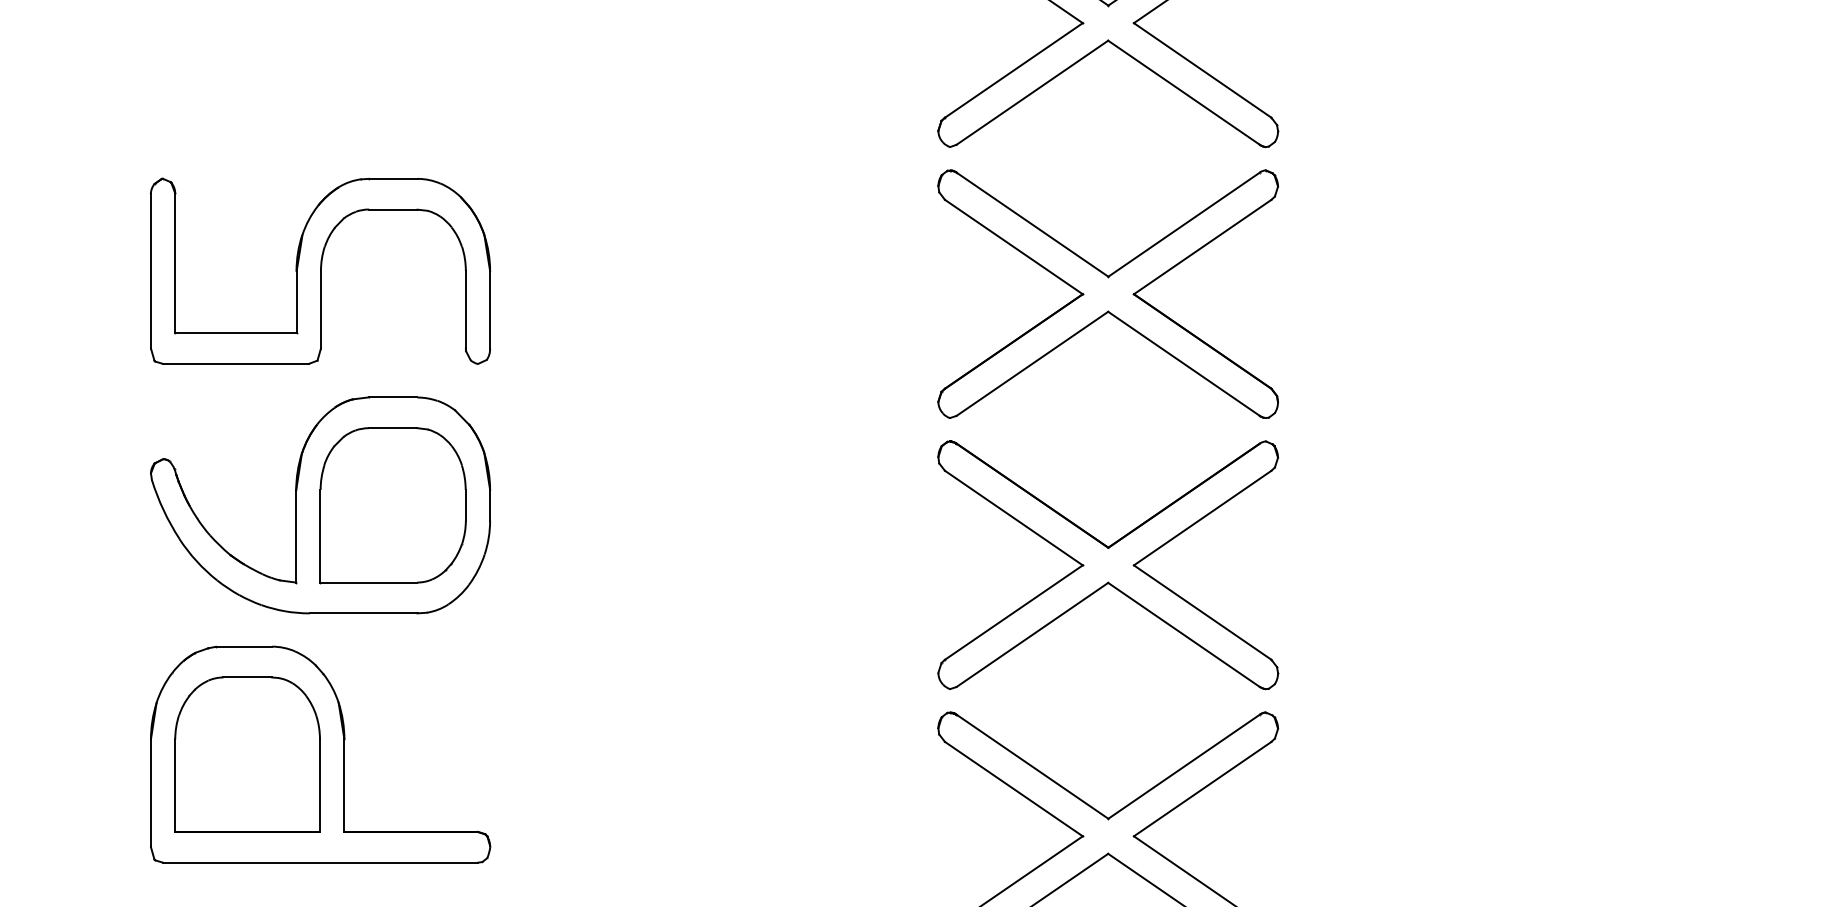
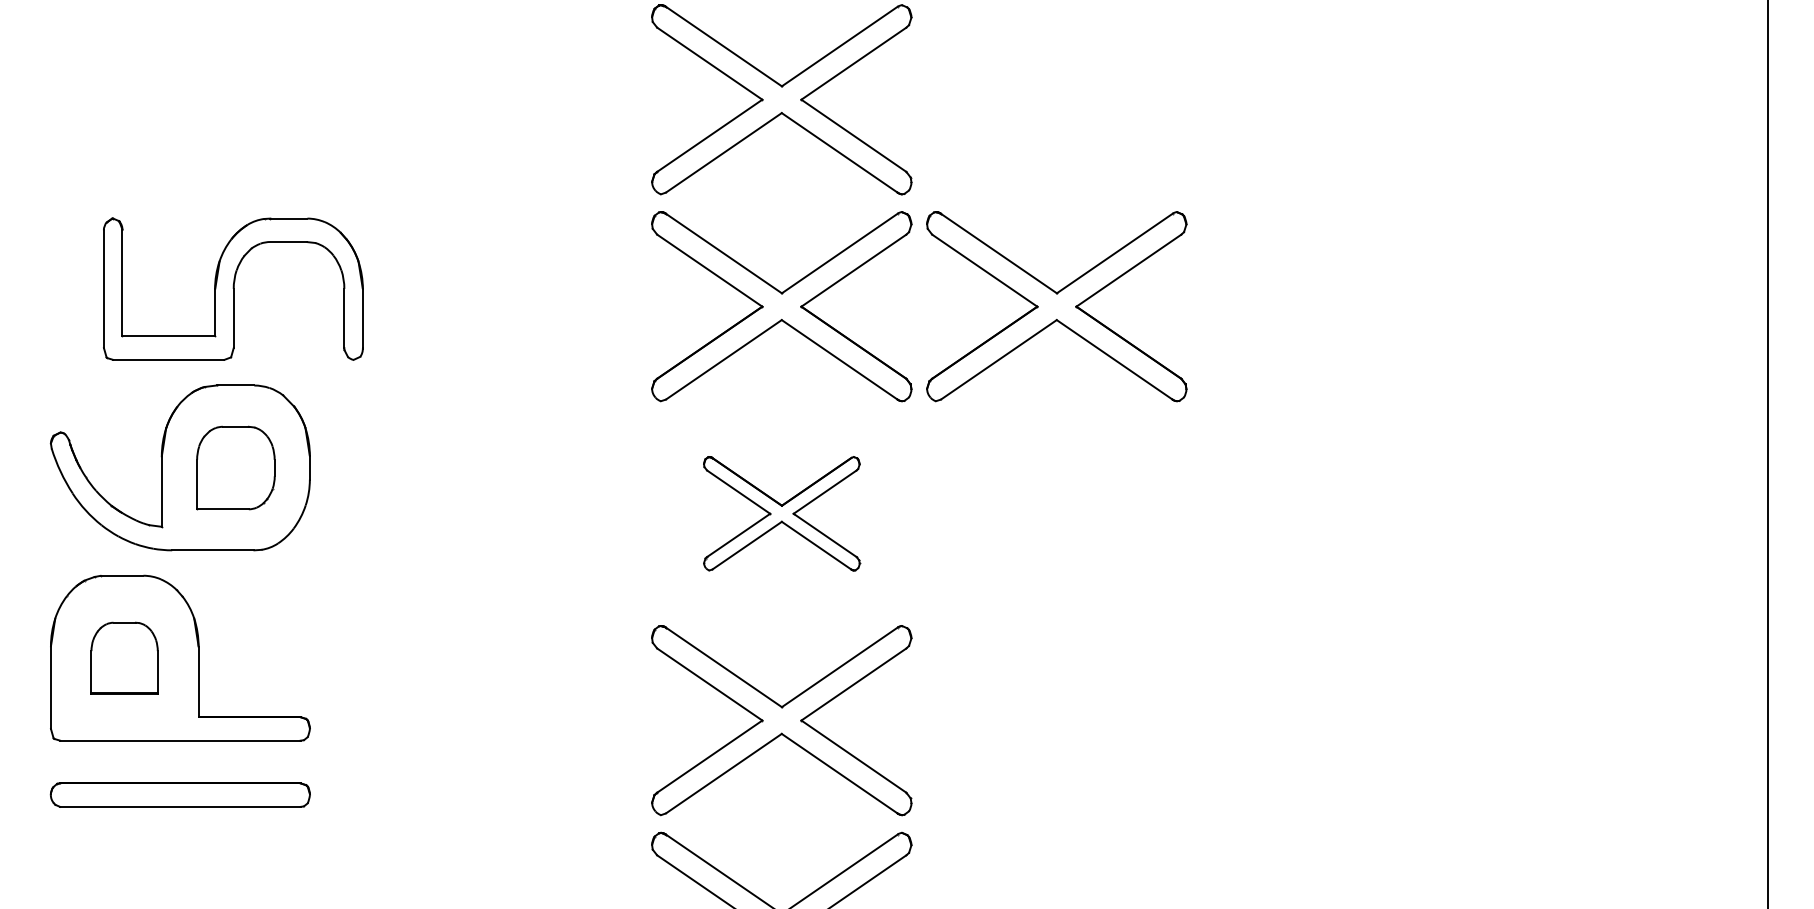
part: (320, 270) -> (233, 288), moved
part: (1468, 294) -> (1056, 306), added
part: (392, 506) -> (235, 468), size x0.7
part: (1107, 565) -> (781, 513), size x0.6
part: (247, 753) -> (124, 657), size x0.6

